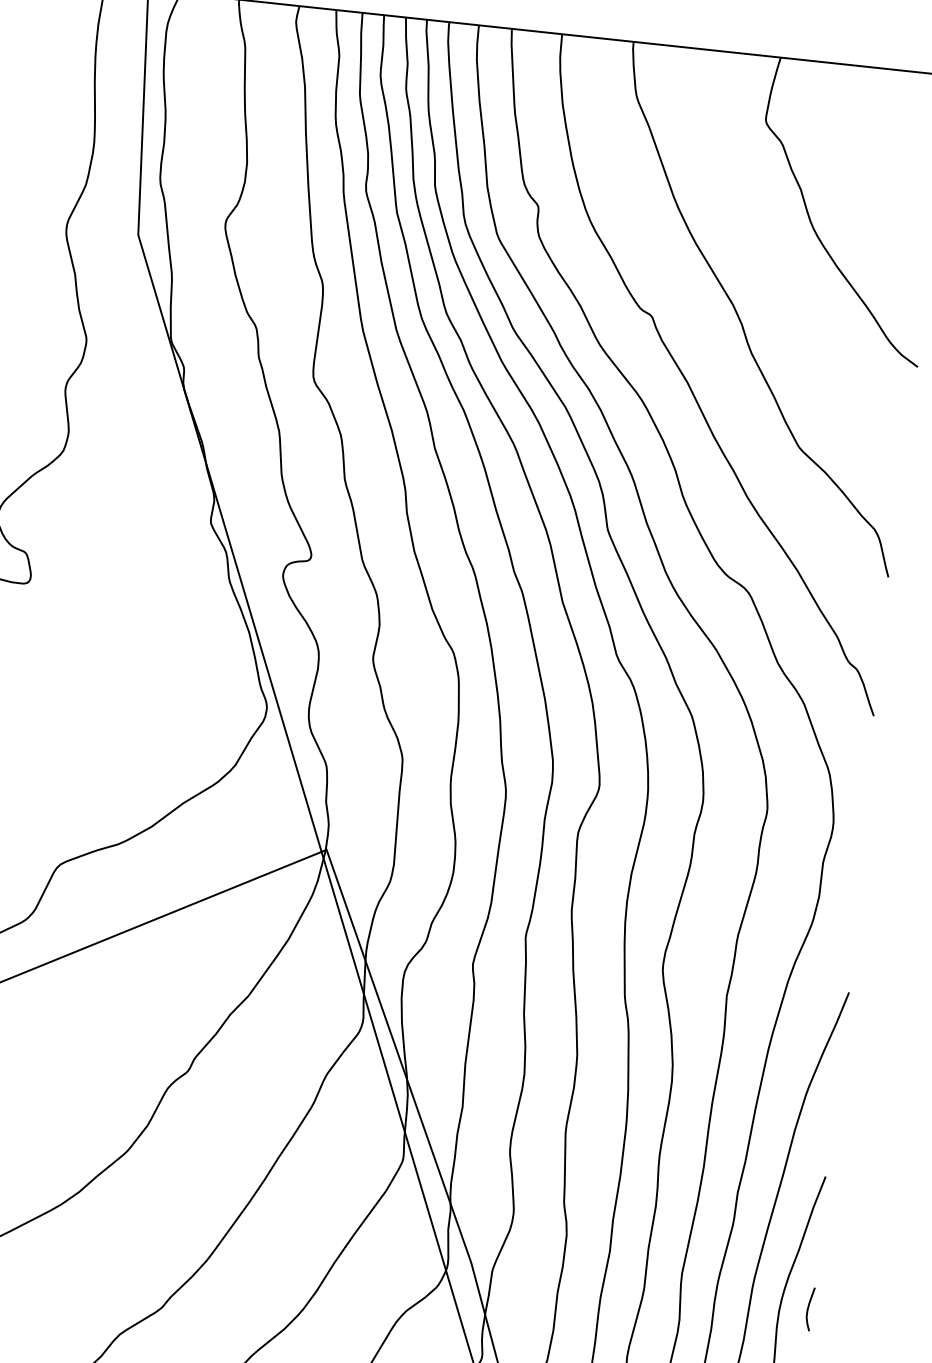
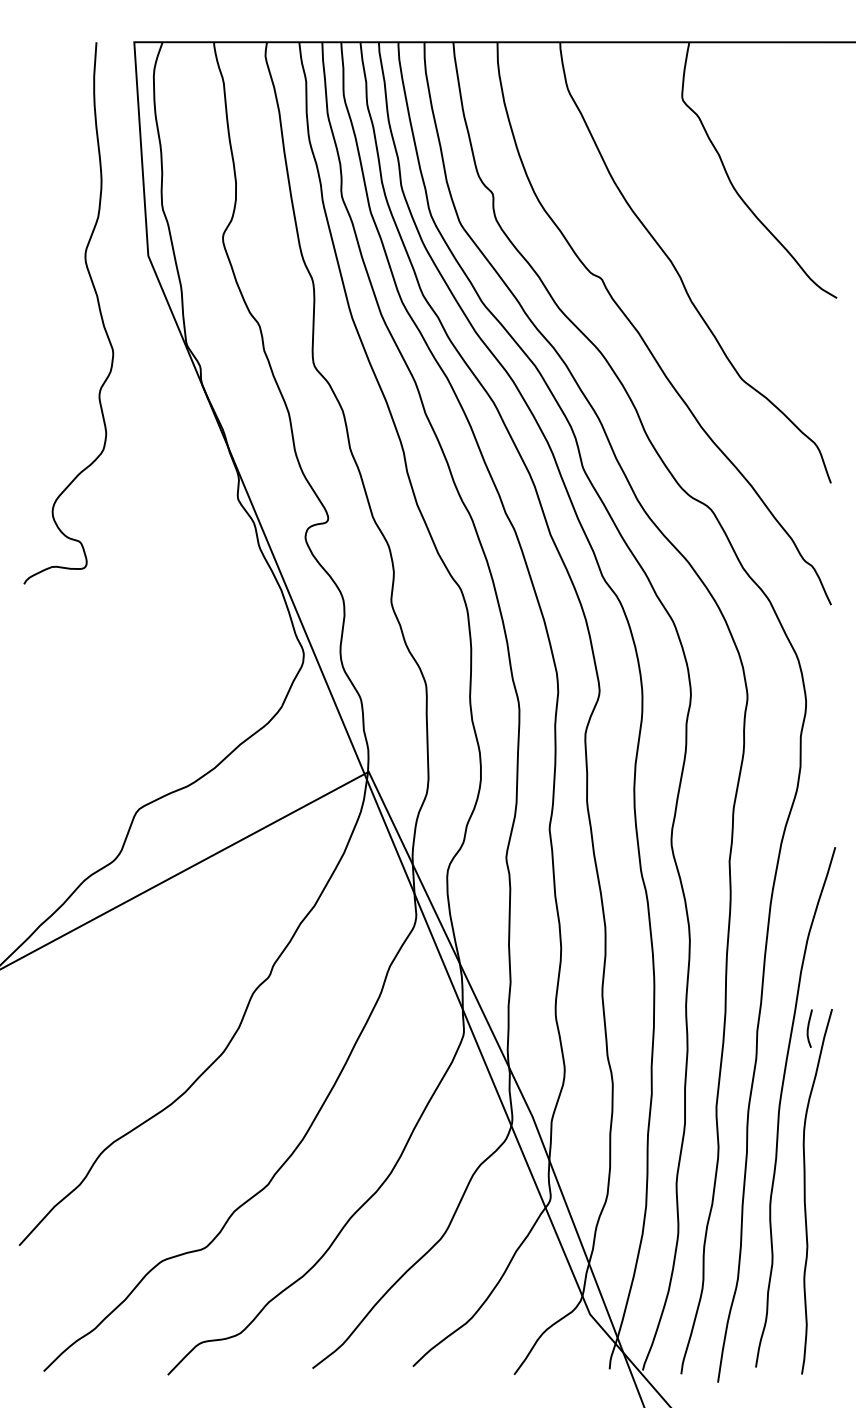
curve: (808, 1308) -> (808, 1028), moved

